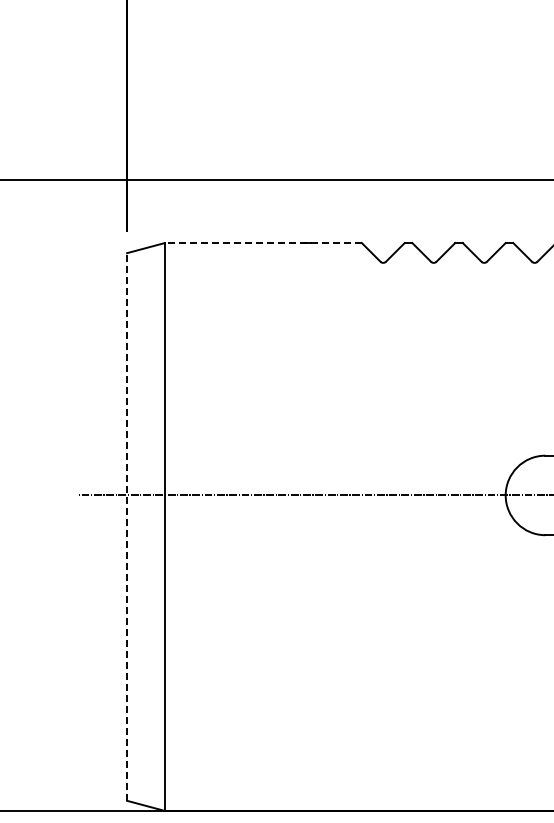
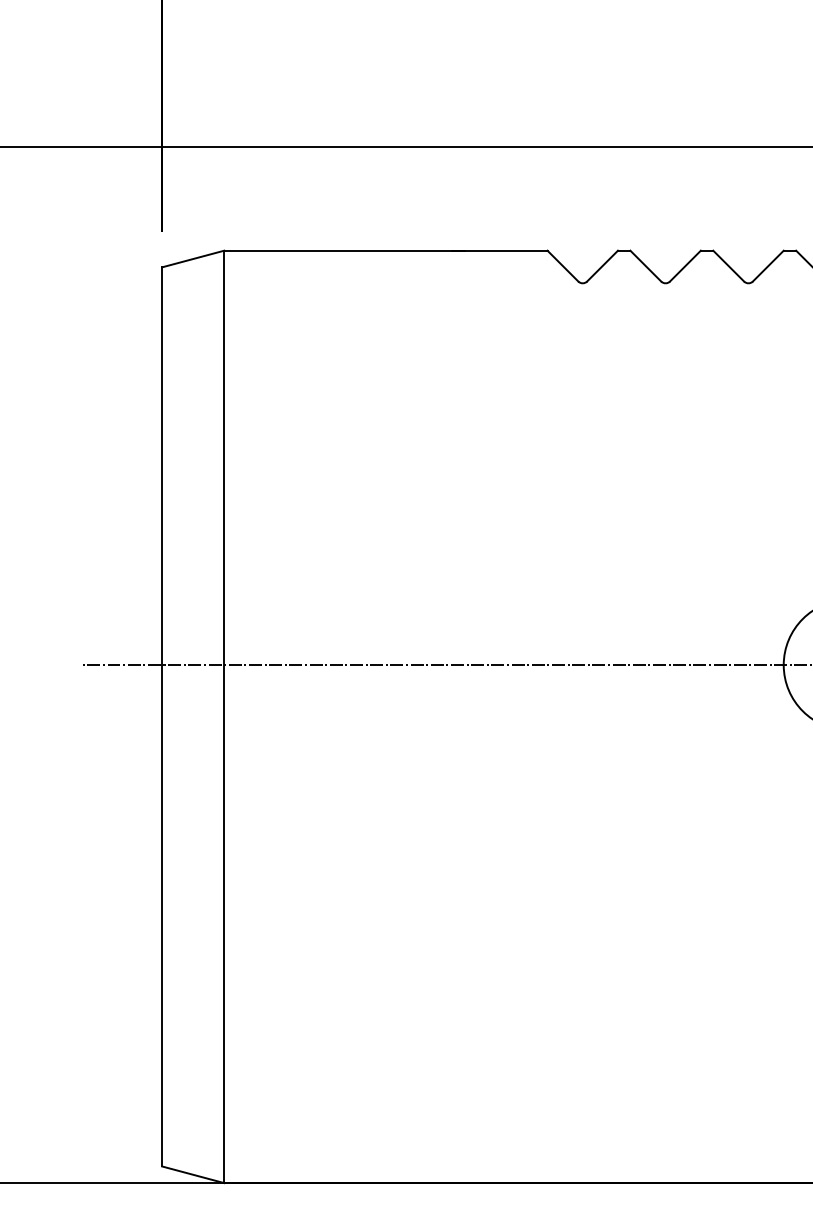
line: (262, 243) -> (384, 251), dashed -> solid
line: (127, 527) -> (162, 717), dashed -> solid

